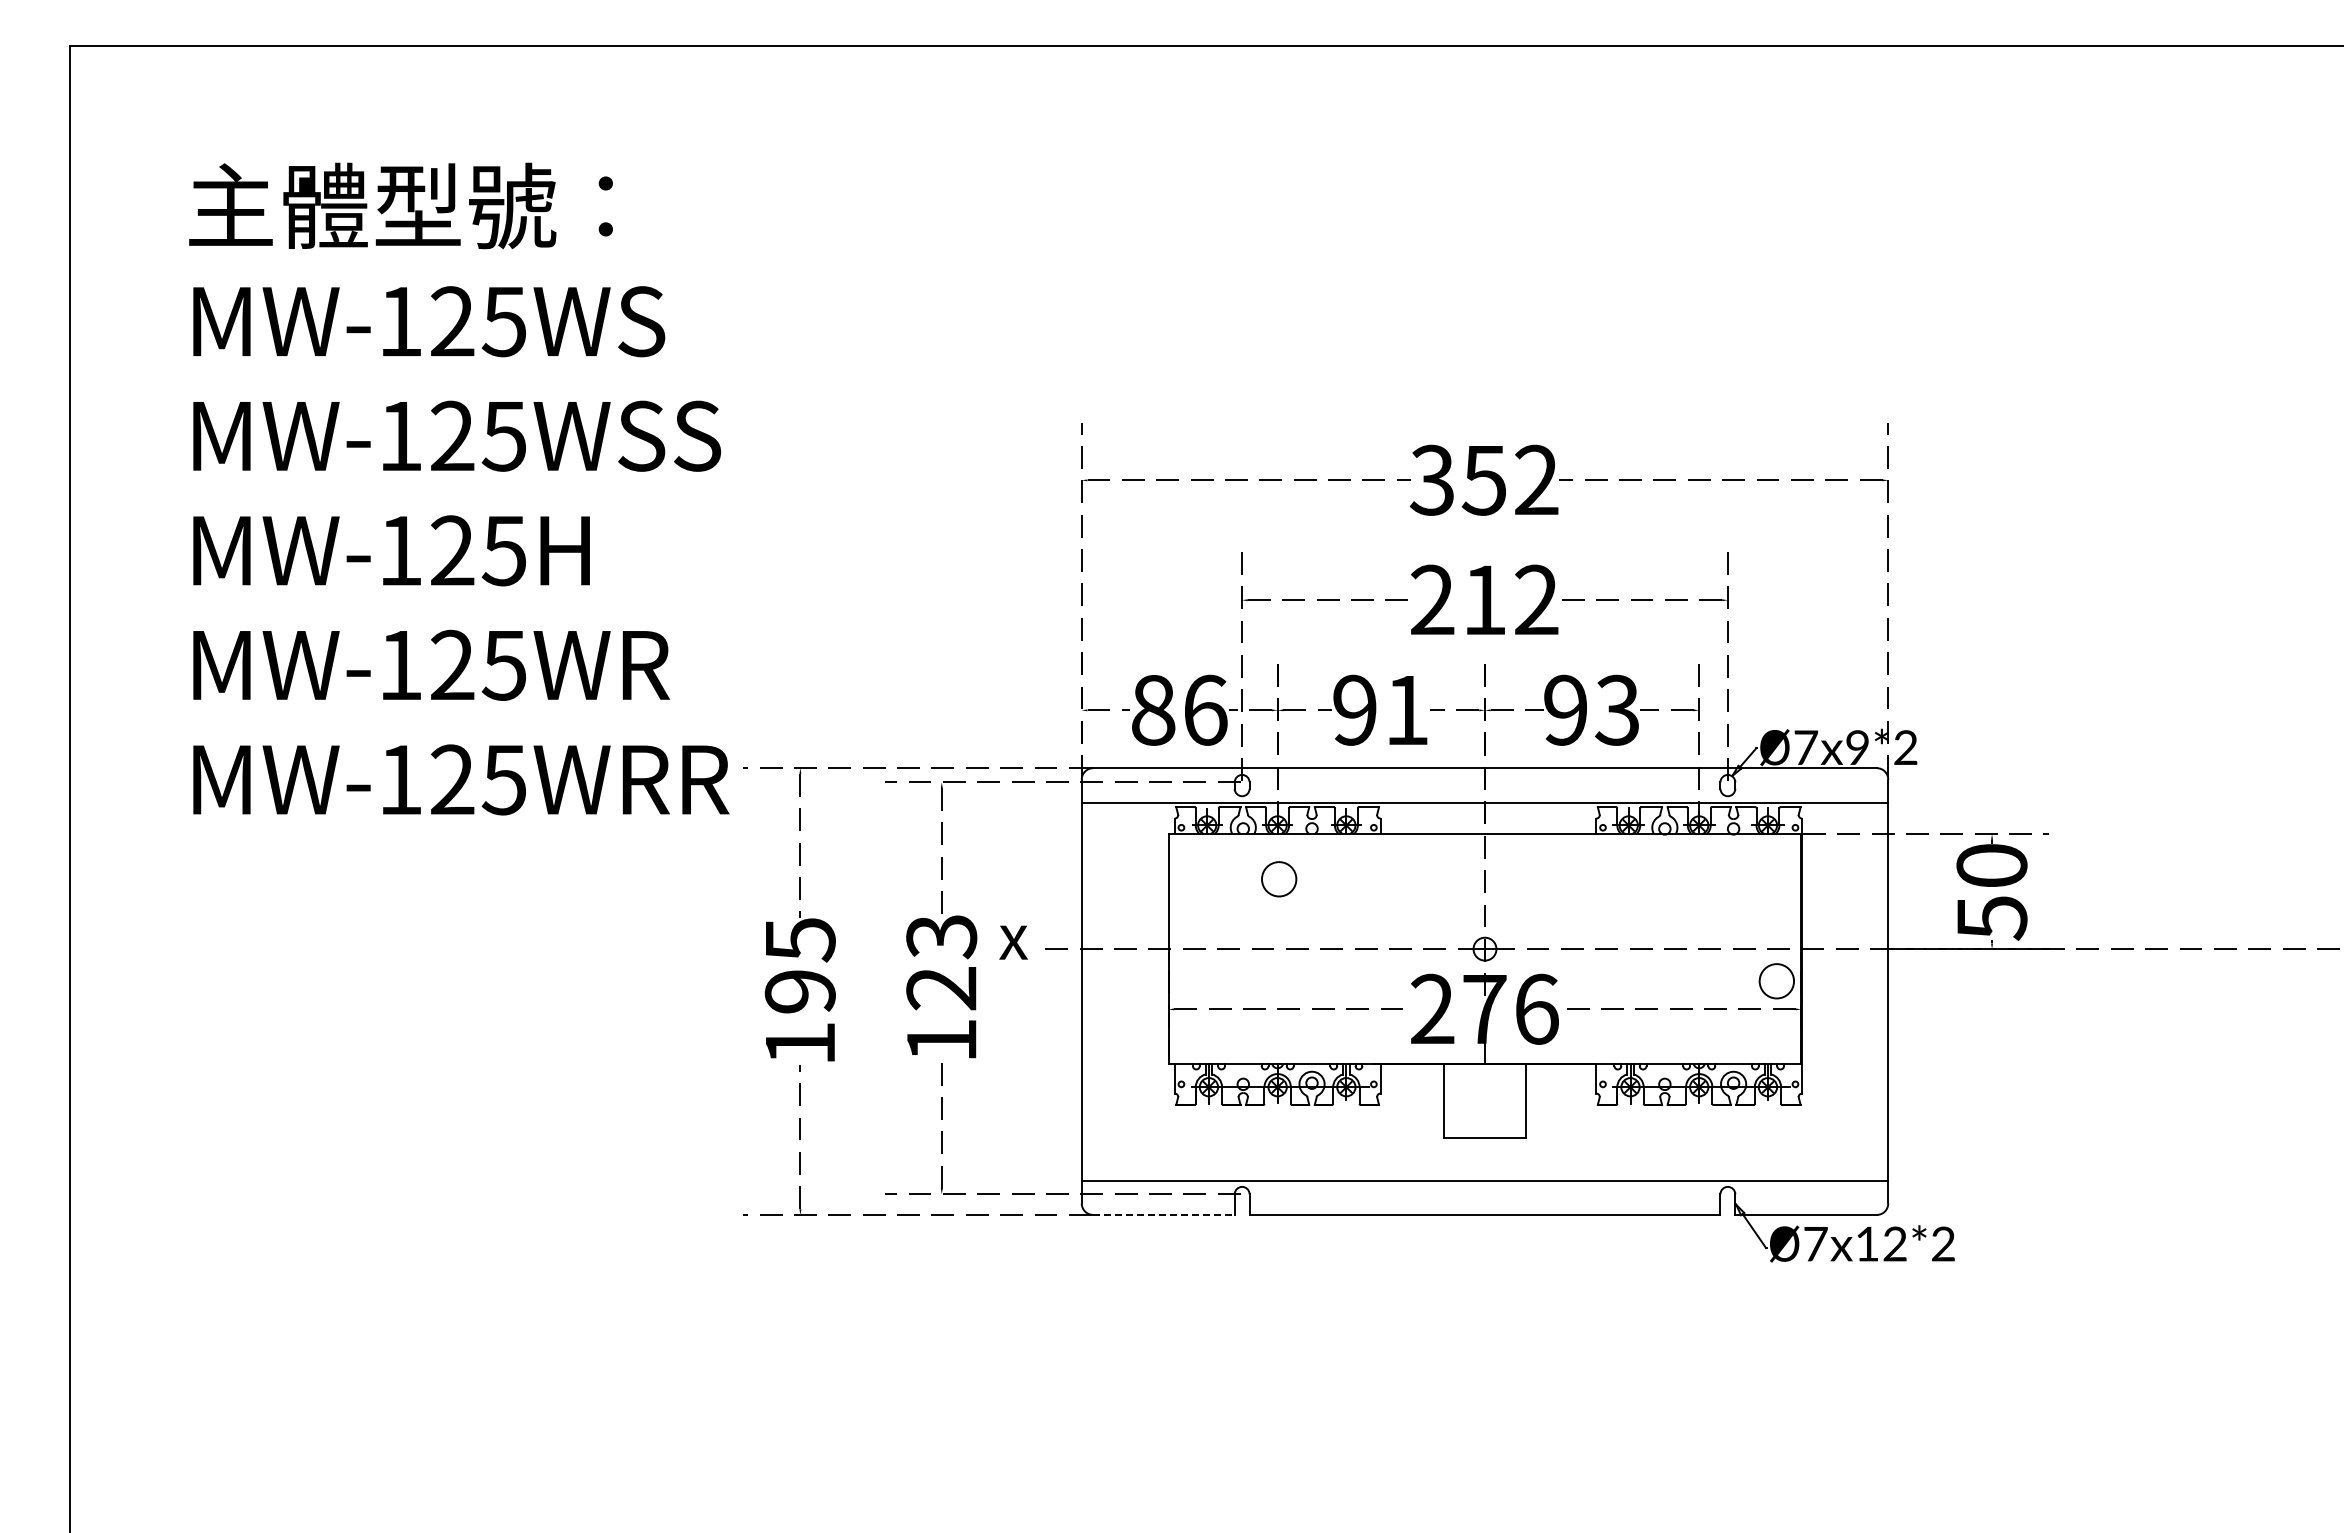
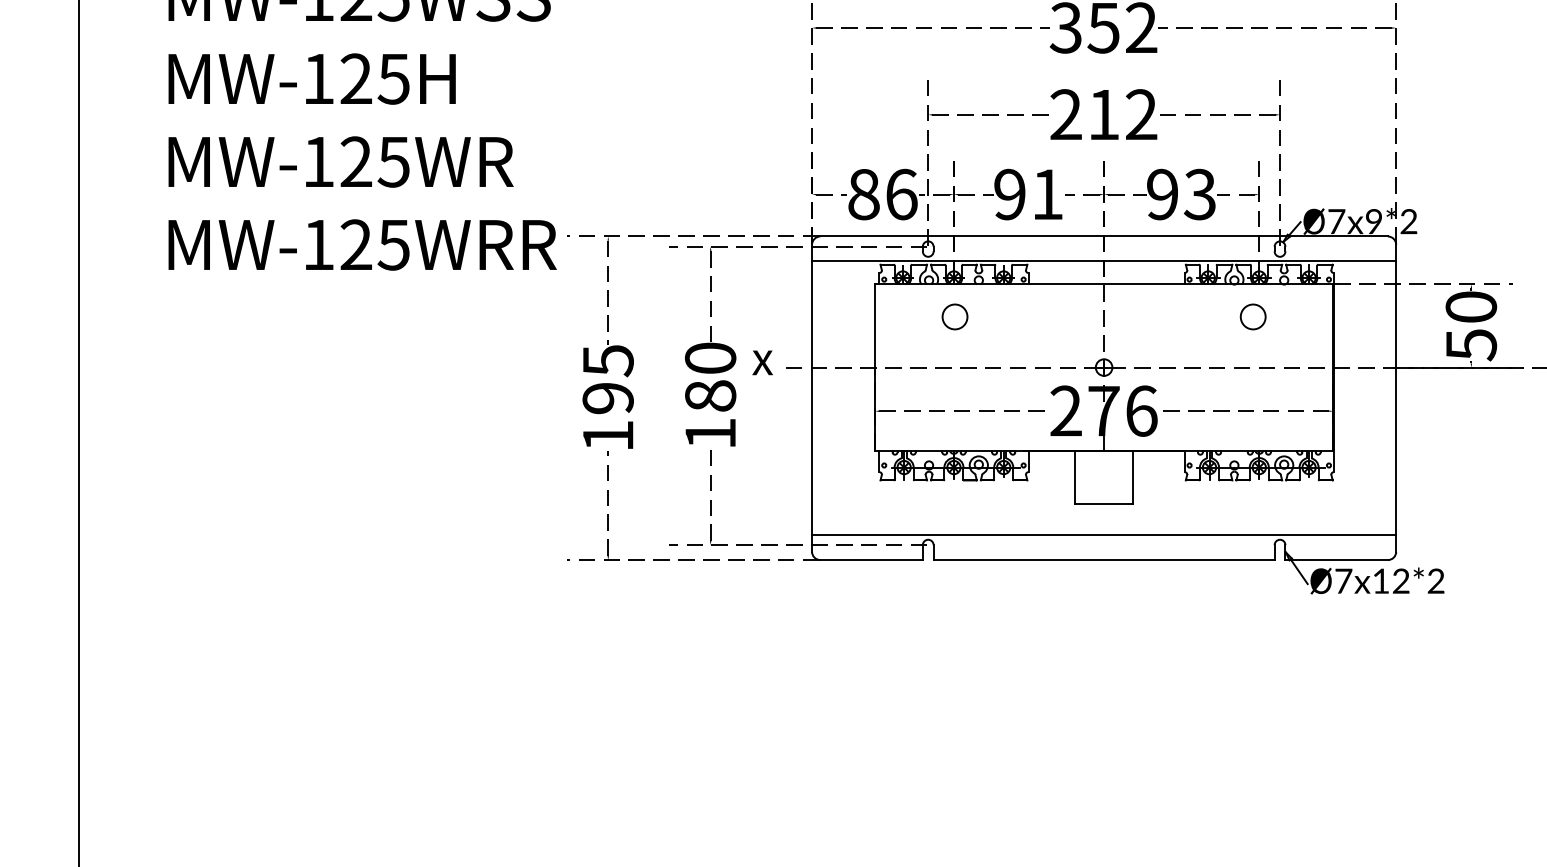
text: (941, 962) -> (710, 377), 123 -> 180
circle: (1776, 981) -> (1252, 317), moved
line: (1163, 1214) -> (871, 559), dashed -> solid

